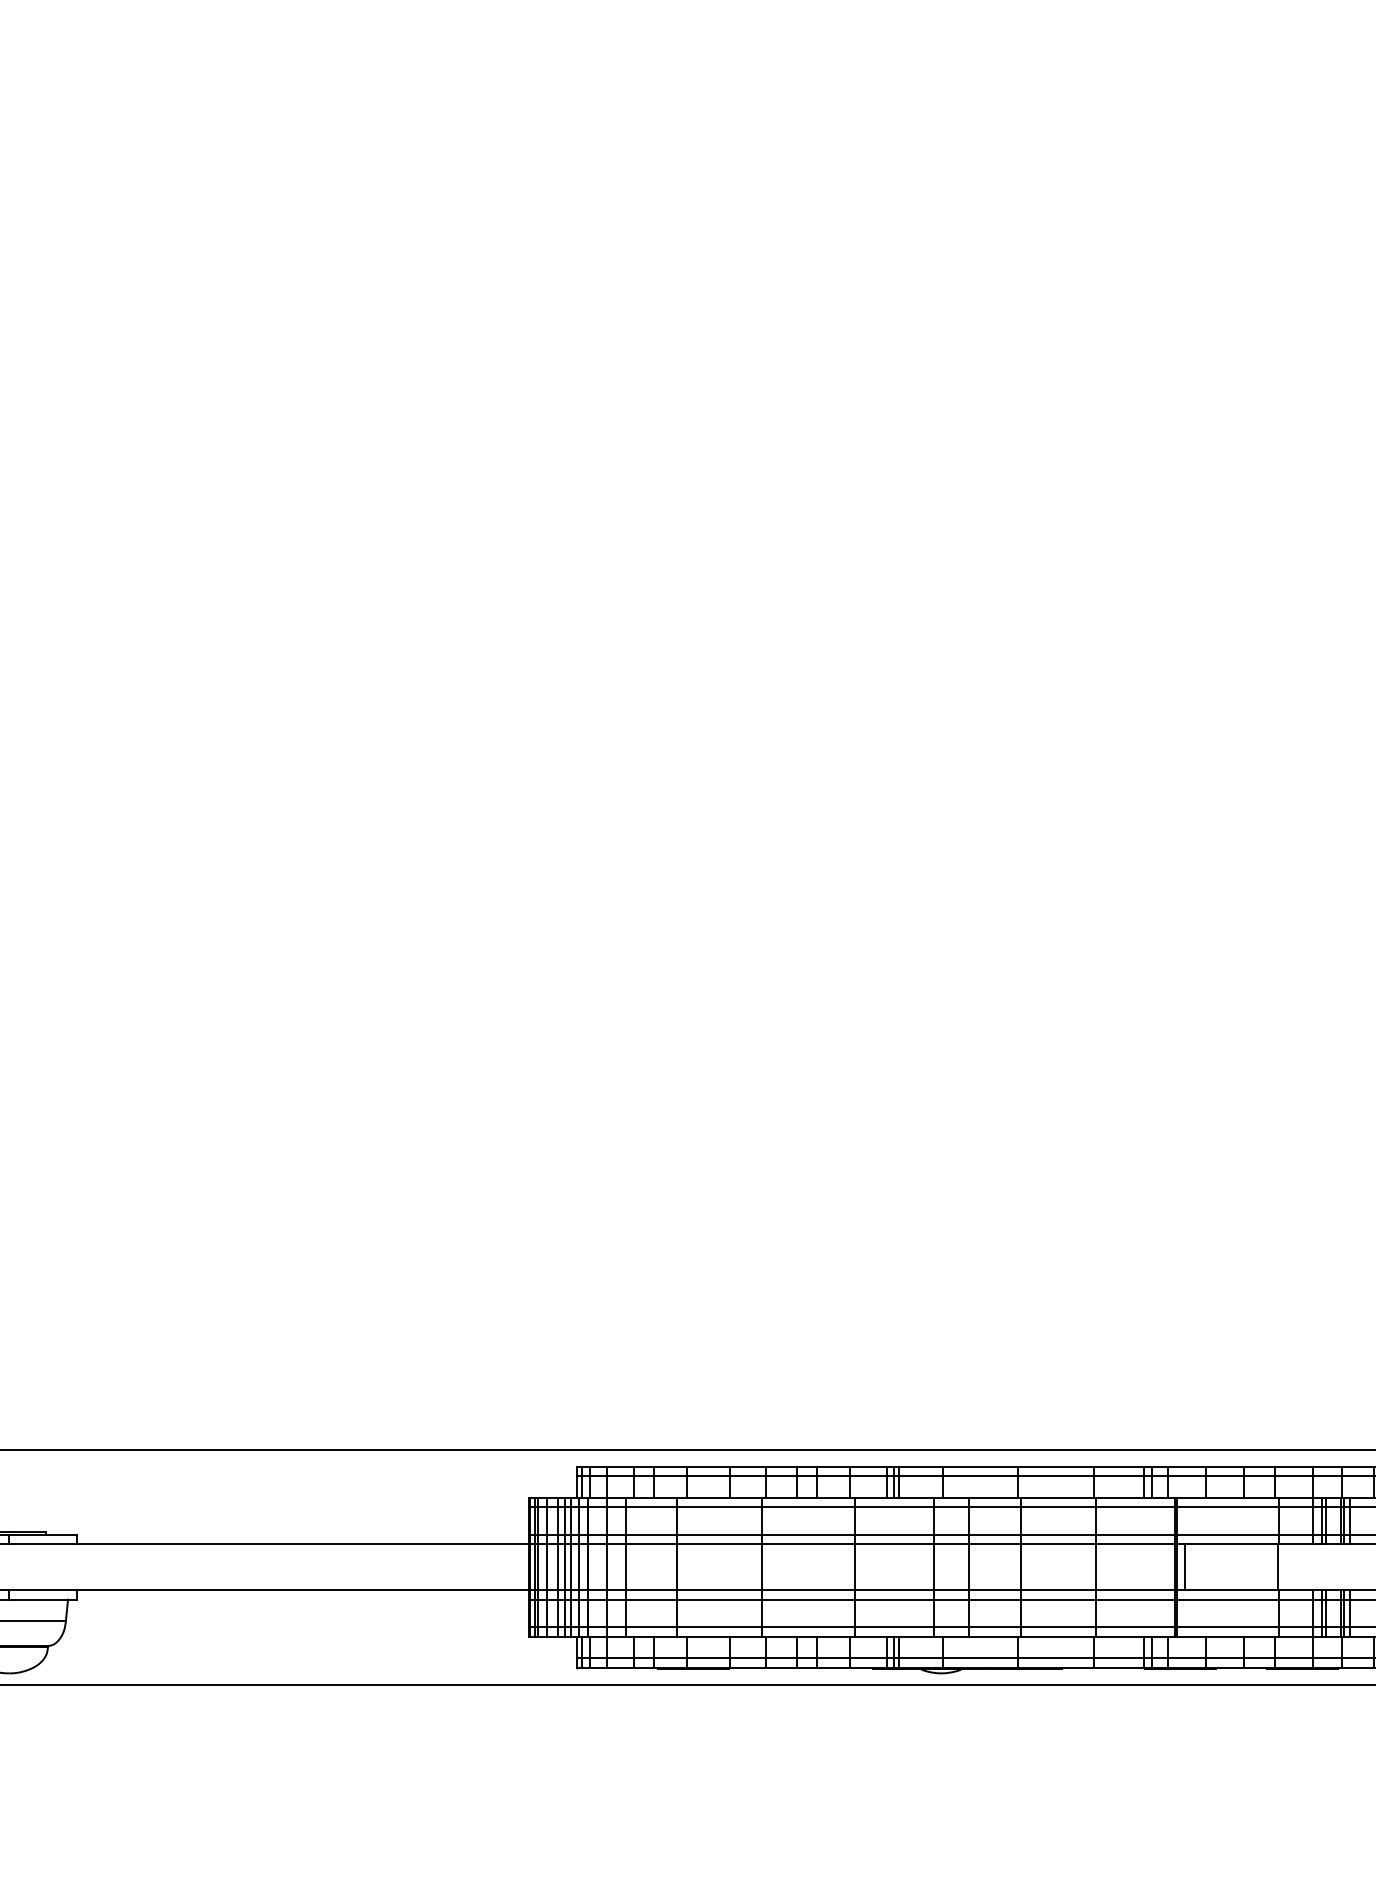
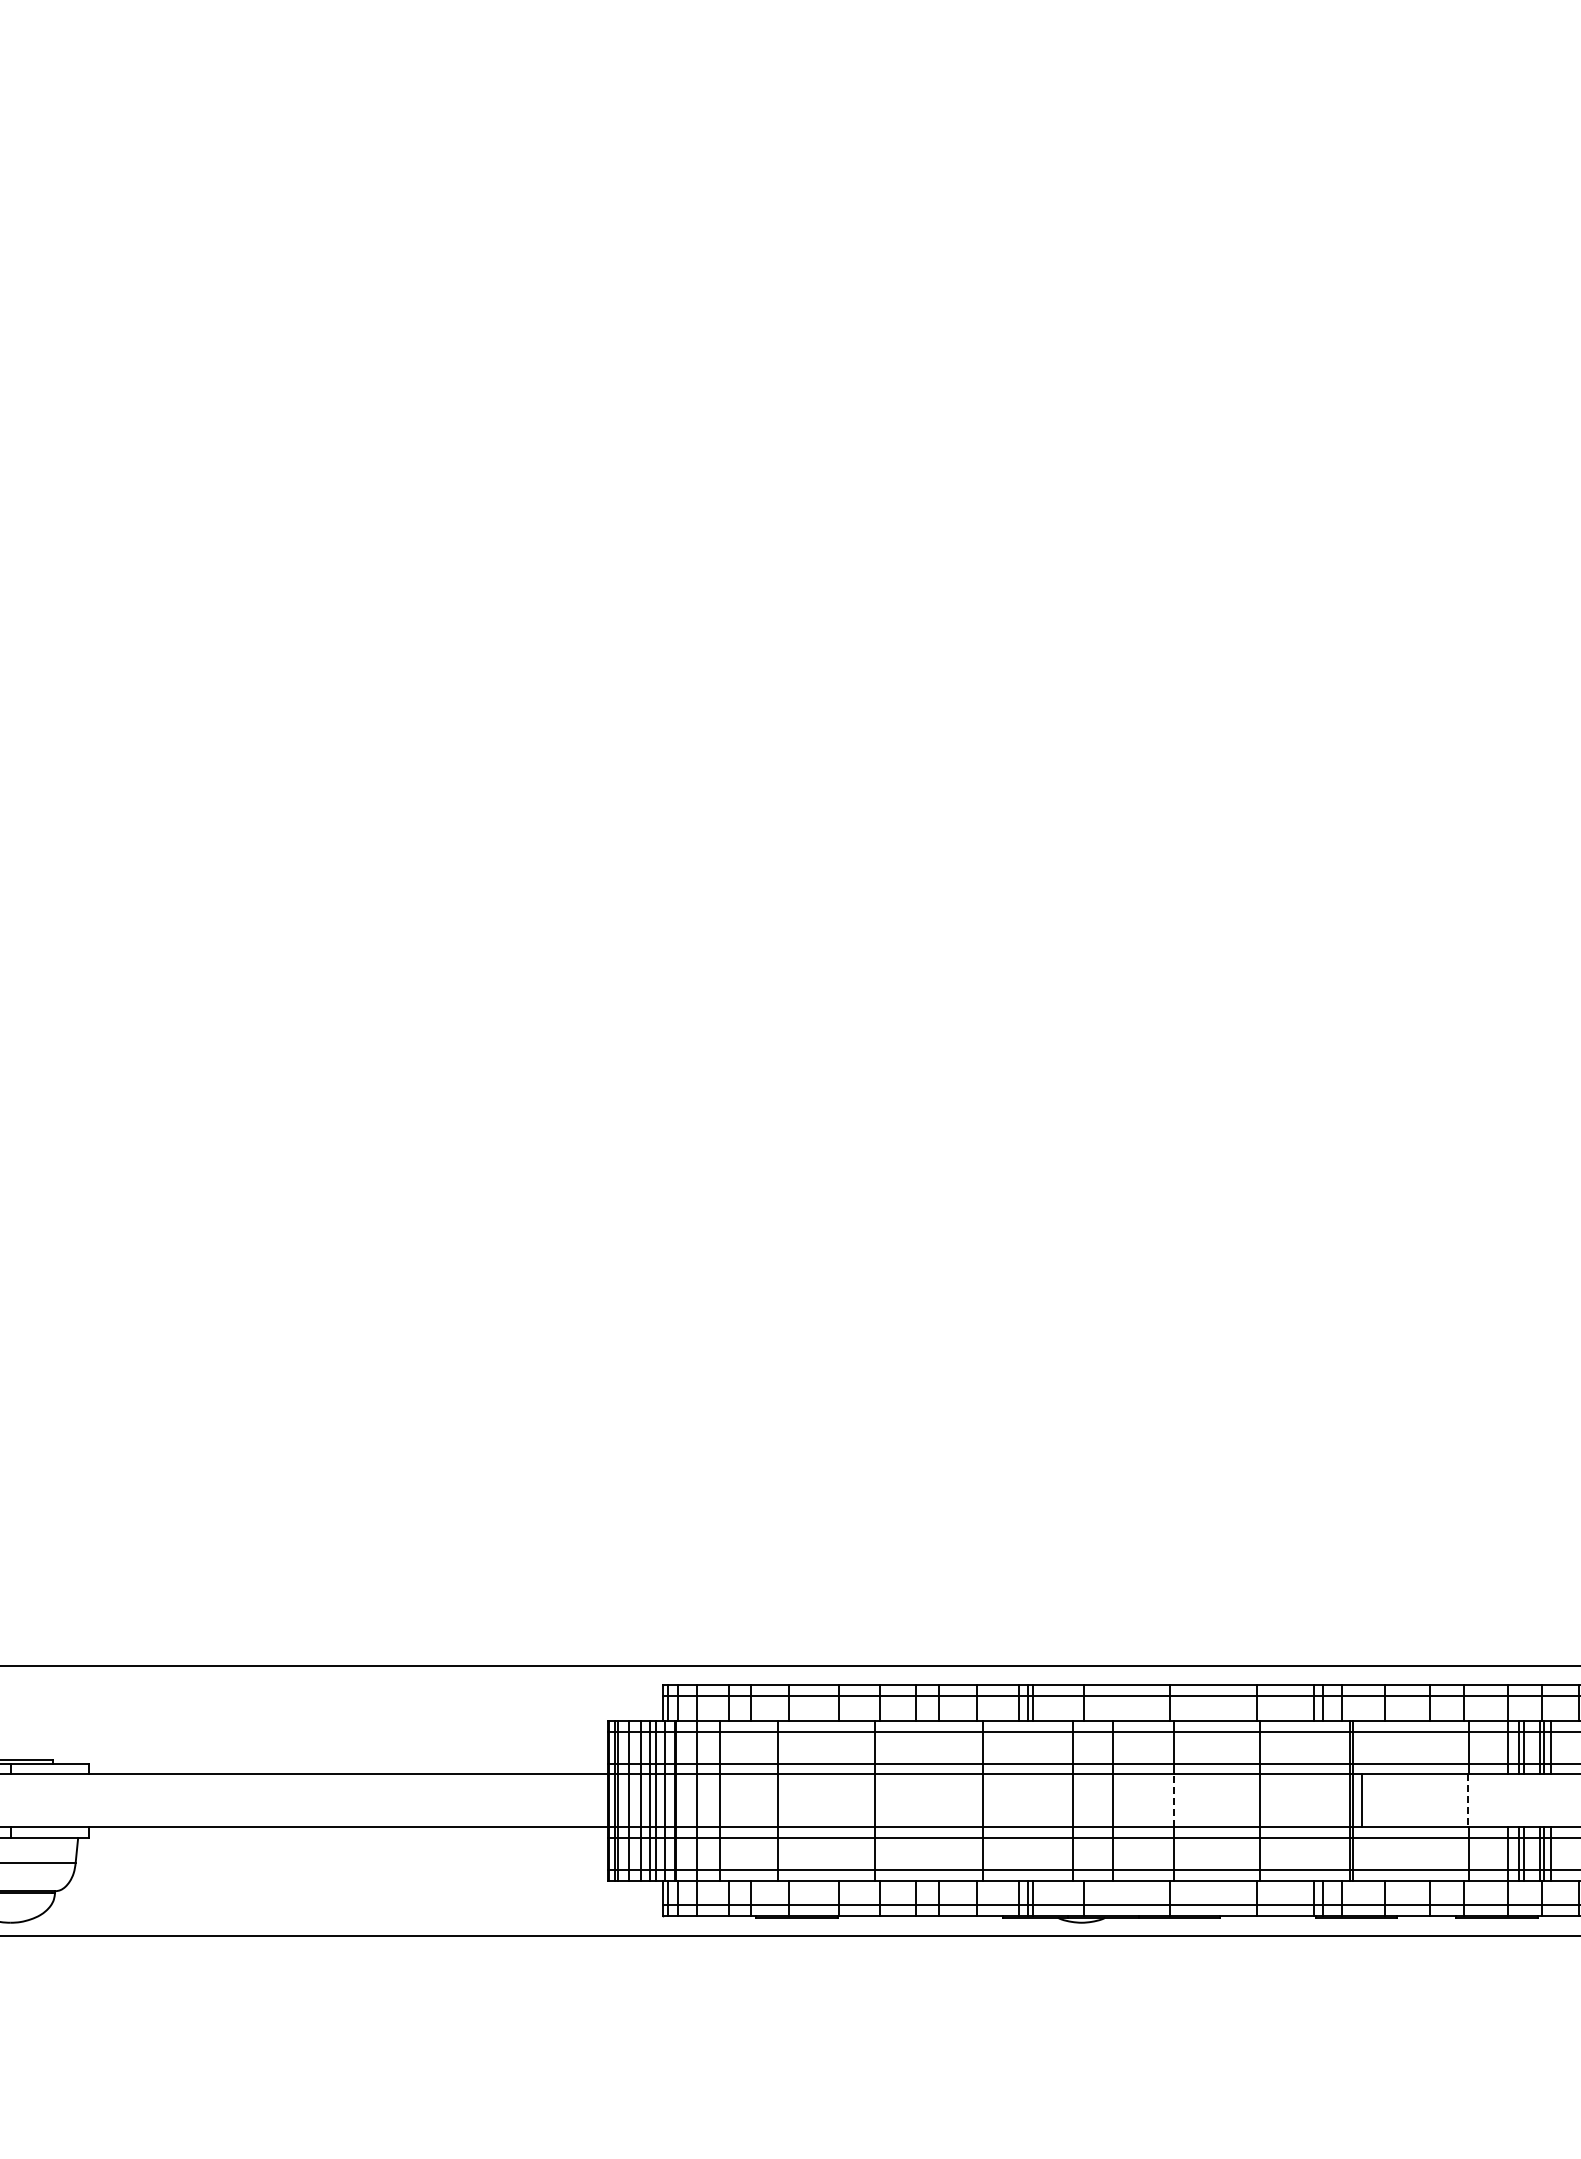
line: (1021, 1566) -> (1173, 1800), solid -> dashed
line: (1278, 1566) -> (1468, 1800), solid -> dashed

